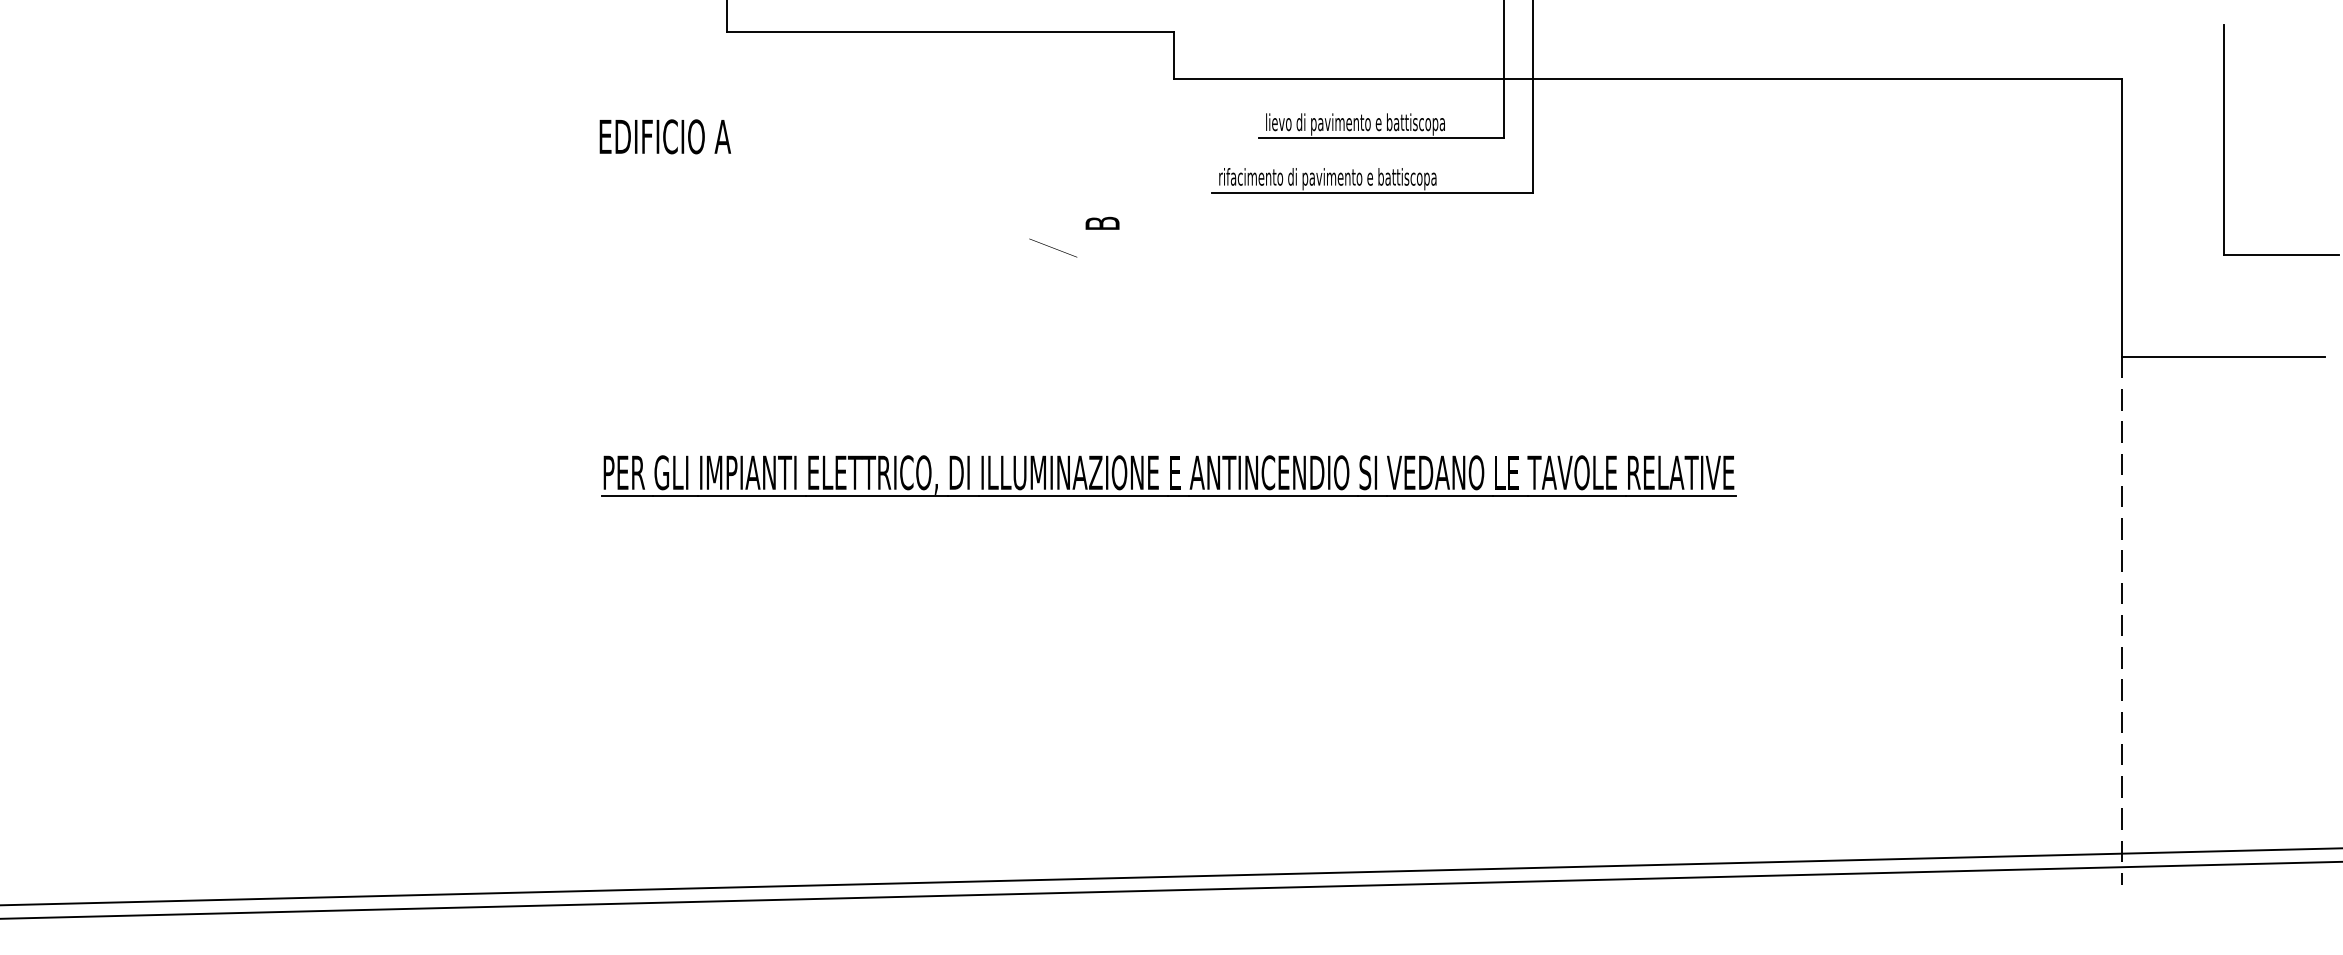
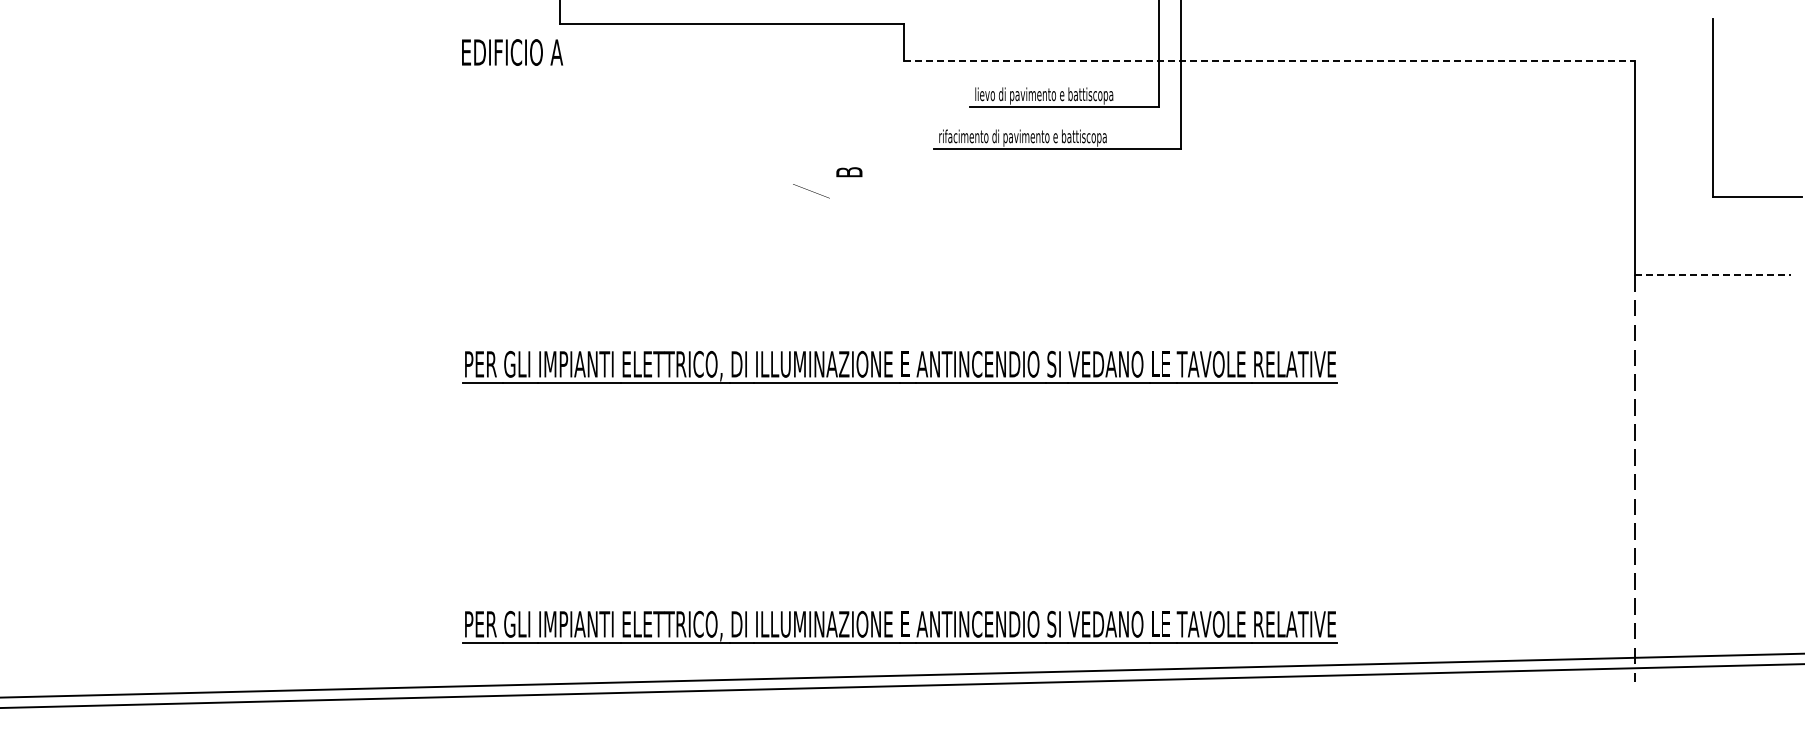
line: (1647, 79) -> (1269, 61), solid -> dashed
text: (665, 136) -> (512, 52), moved
line: (2224, 356) -> (1713, 274), solid -> dashed
part: (1167, 814) -> (899, 627), added

